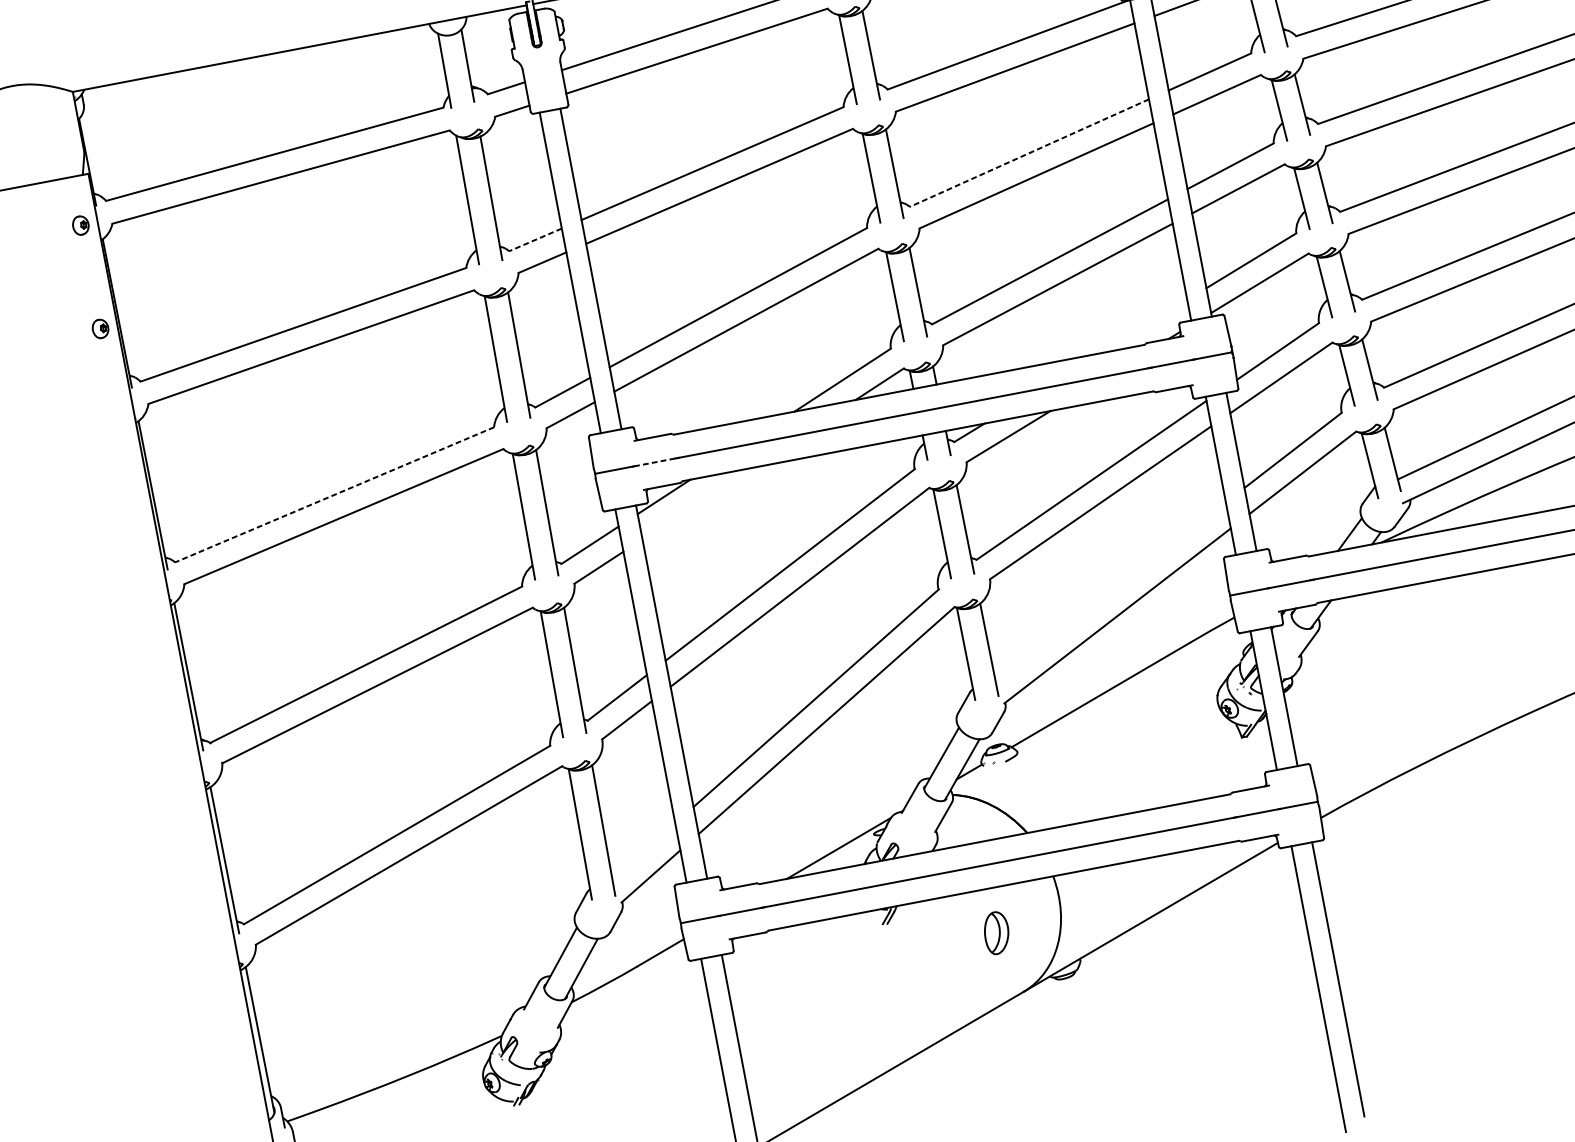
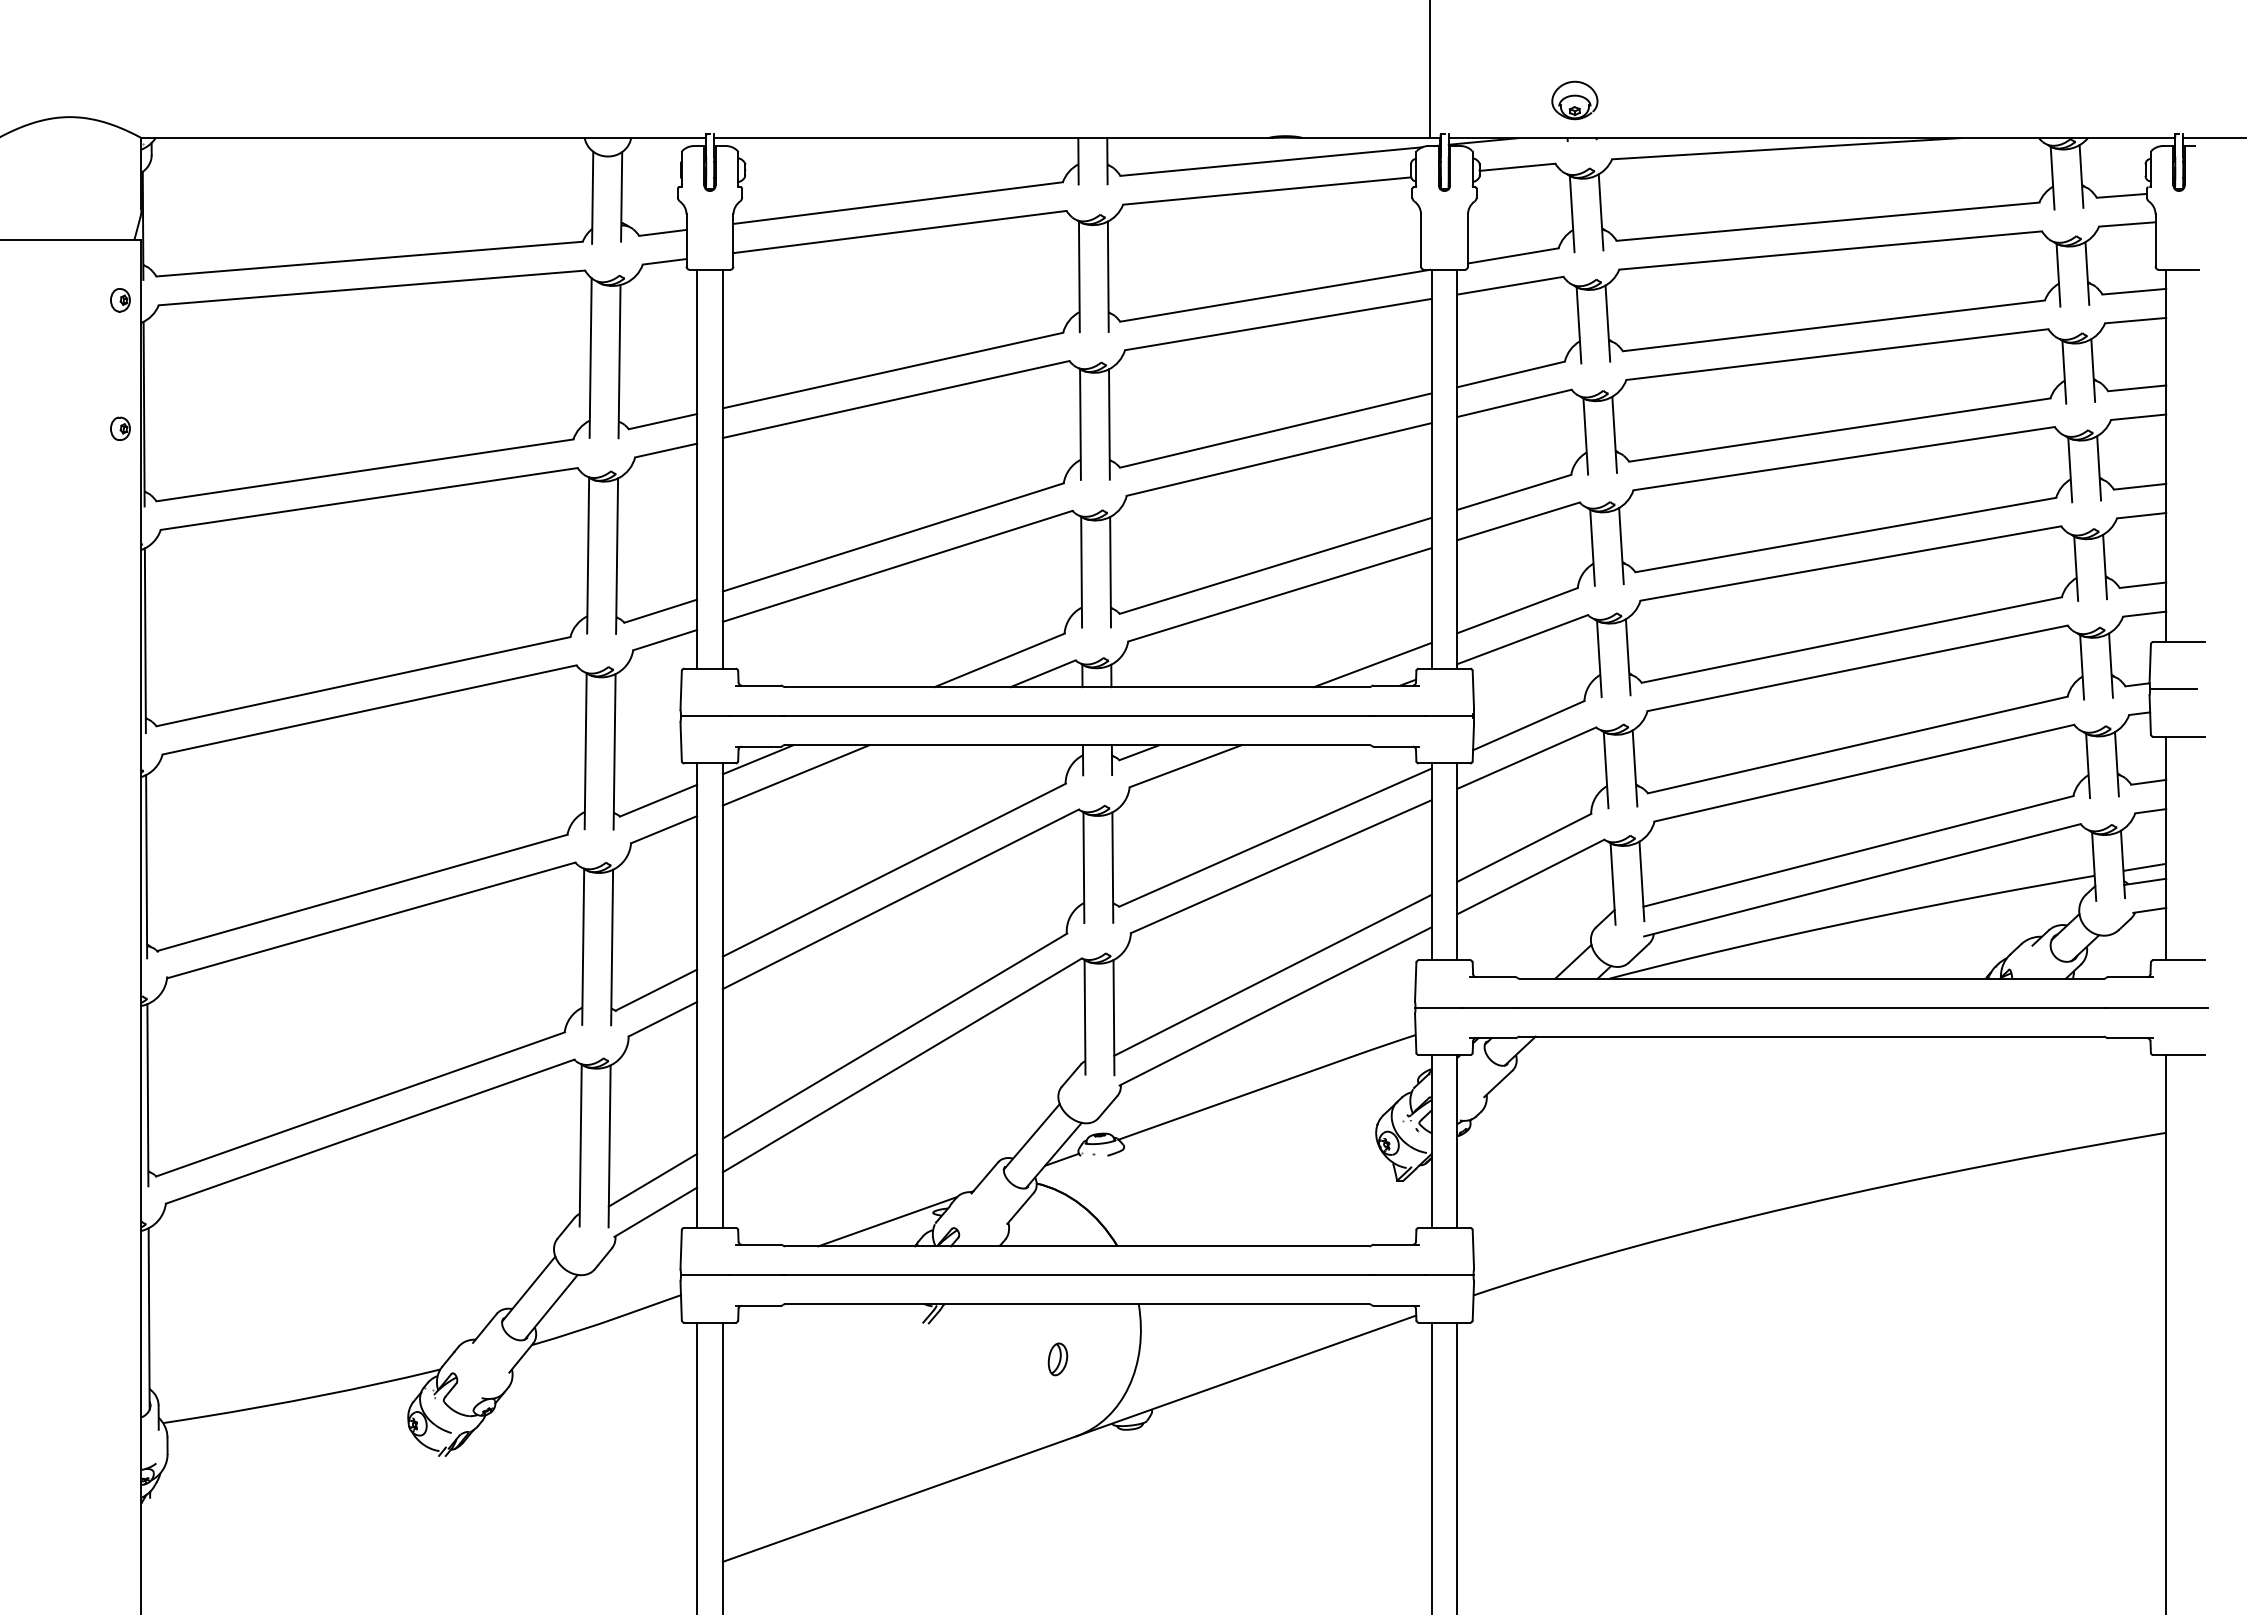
line: (1029, 153) -> (1275, 430), dashed -> solid
line: (535, 239) -> (663, 421), dashed -> solid
line: (1142, 326) -> (1372, 664), added
line: (655, 462) -> (755, 716), dashed -> solid
line: (334, 494) -> (363, 681), dashed -> solid
line: (697, 503) -> (796, 775), added
line: (1110, 590) -> (1272, 974), added
line: (643, 850) -> (652, 1179), added
part: (996, 933) -> (1057, 1359), size x0.62

